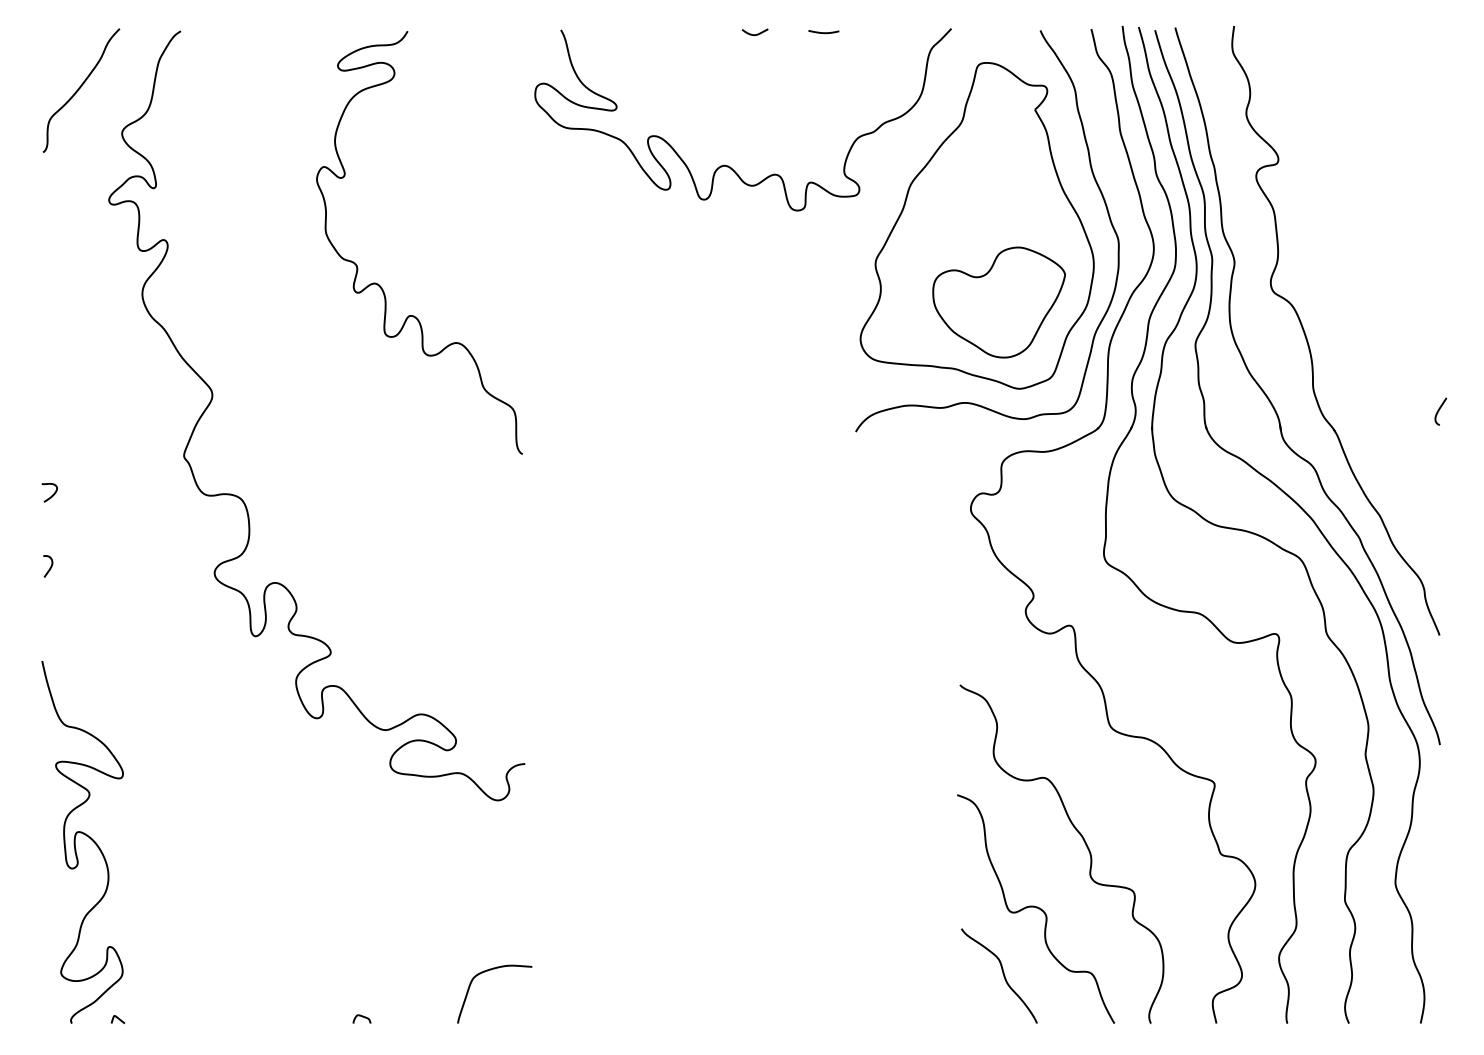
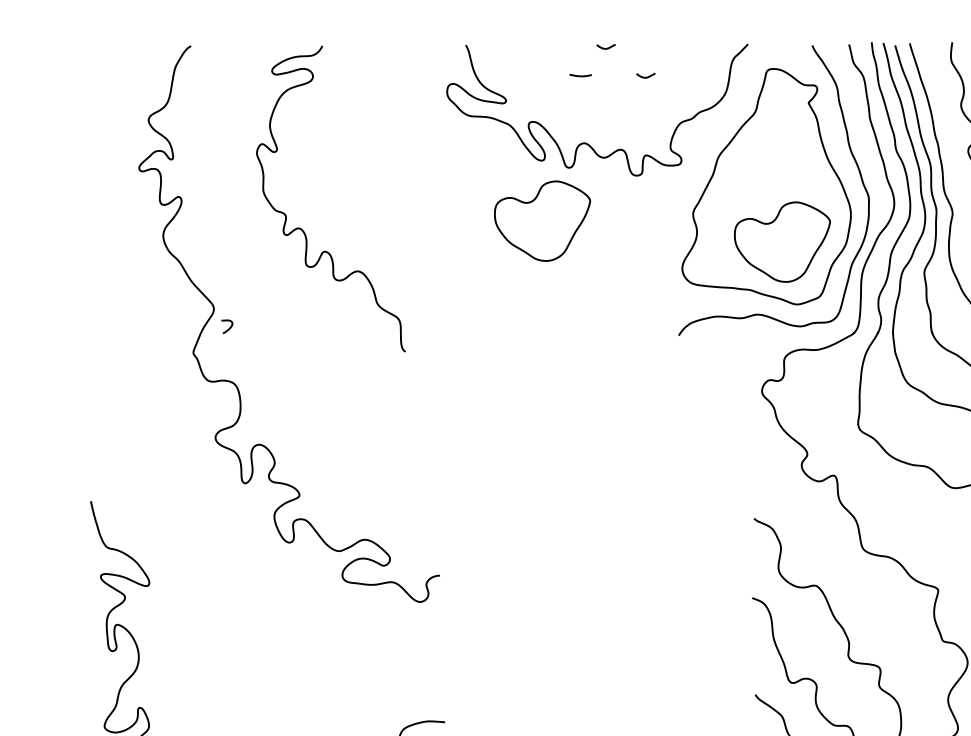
curve: (823, 32) -> (580, 75), moved
curve: (809, 74) -> (645, 77), added
curve: (80, 88) -> (118, 87), removed
part: (666, 273) -> (542, 221), added
curve: (378, 283) -> (301, 228), moved
curve: (52, 494) -> (229, 328), moved
curve: (50, 566) -> (96, 432), removed

